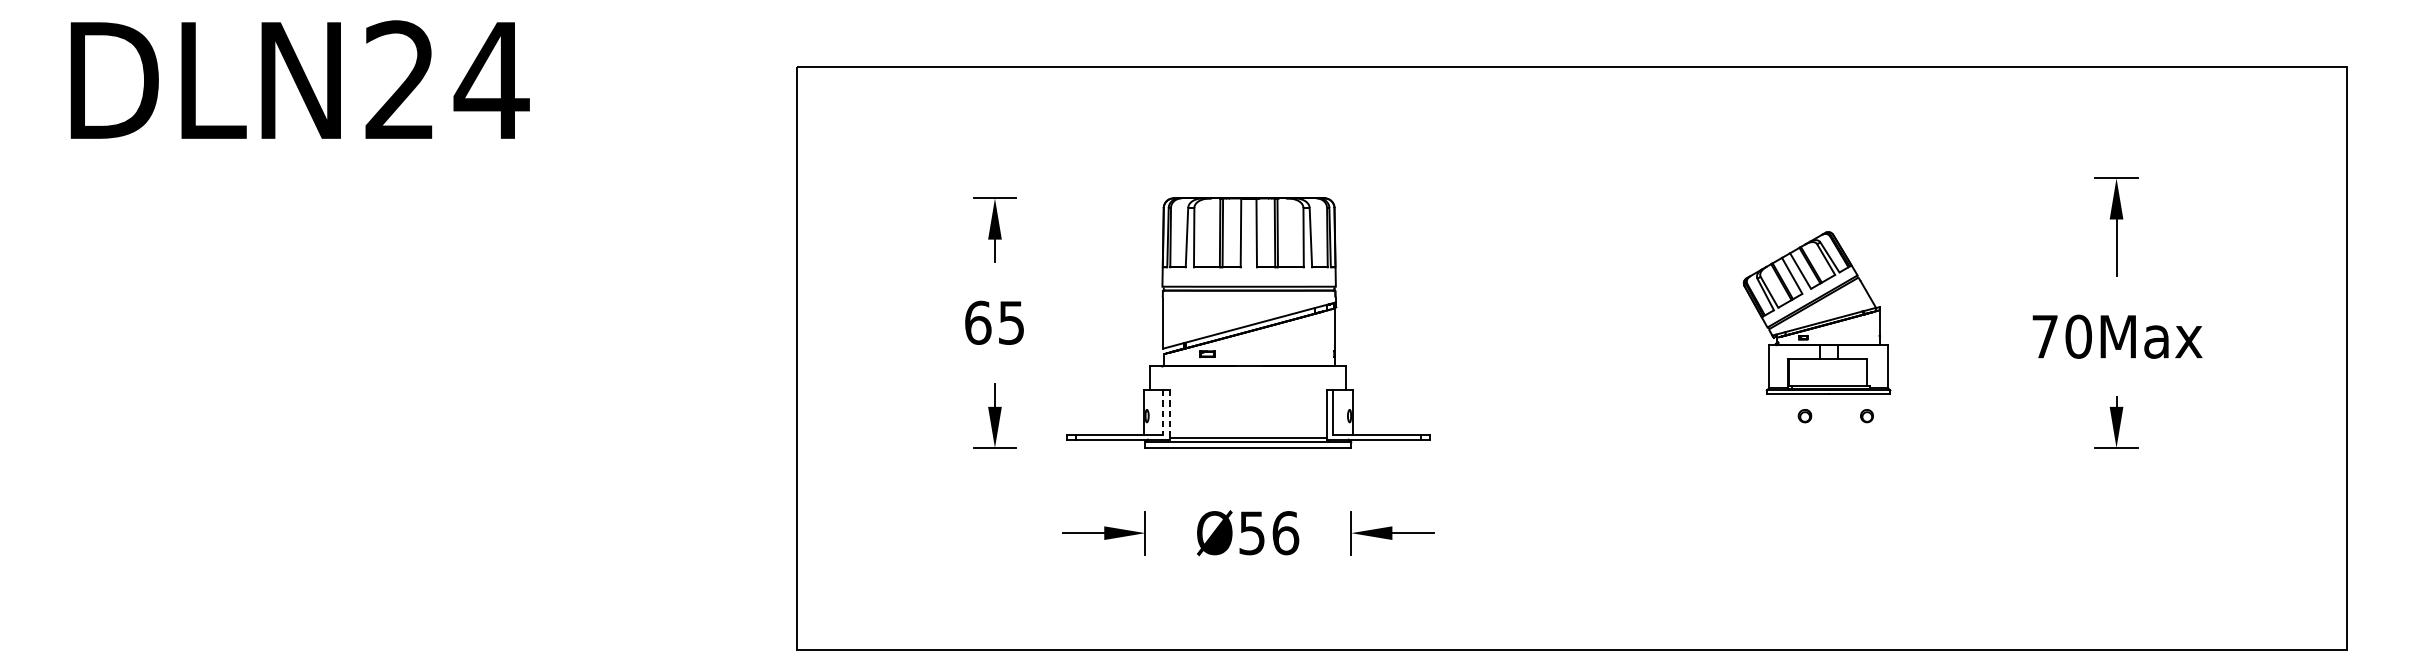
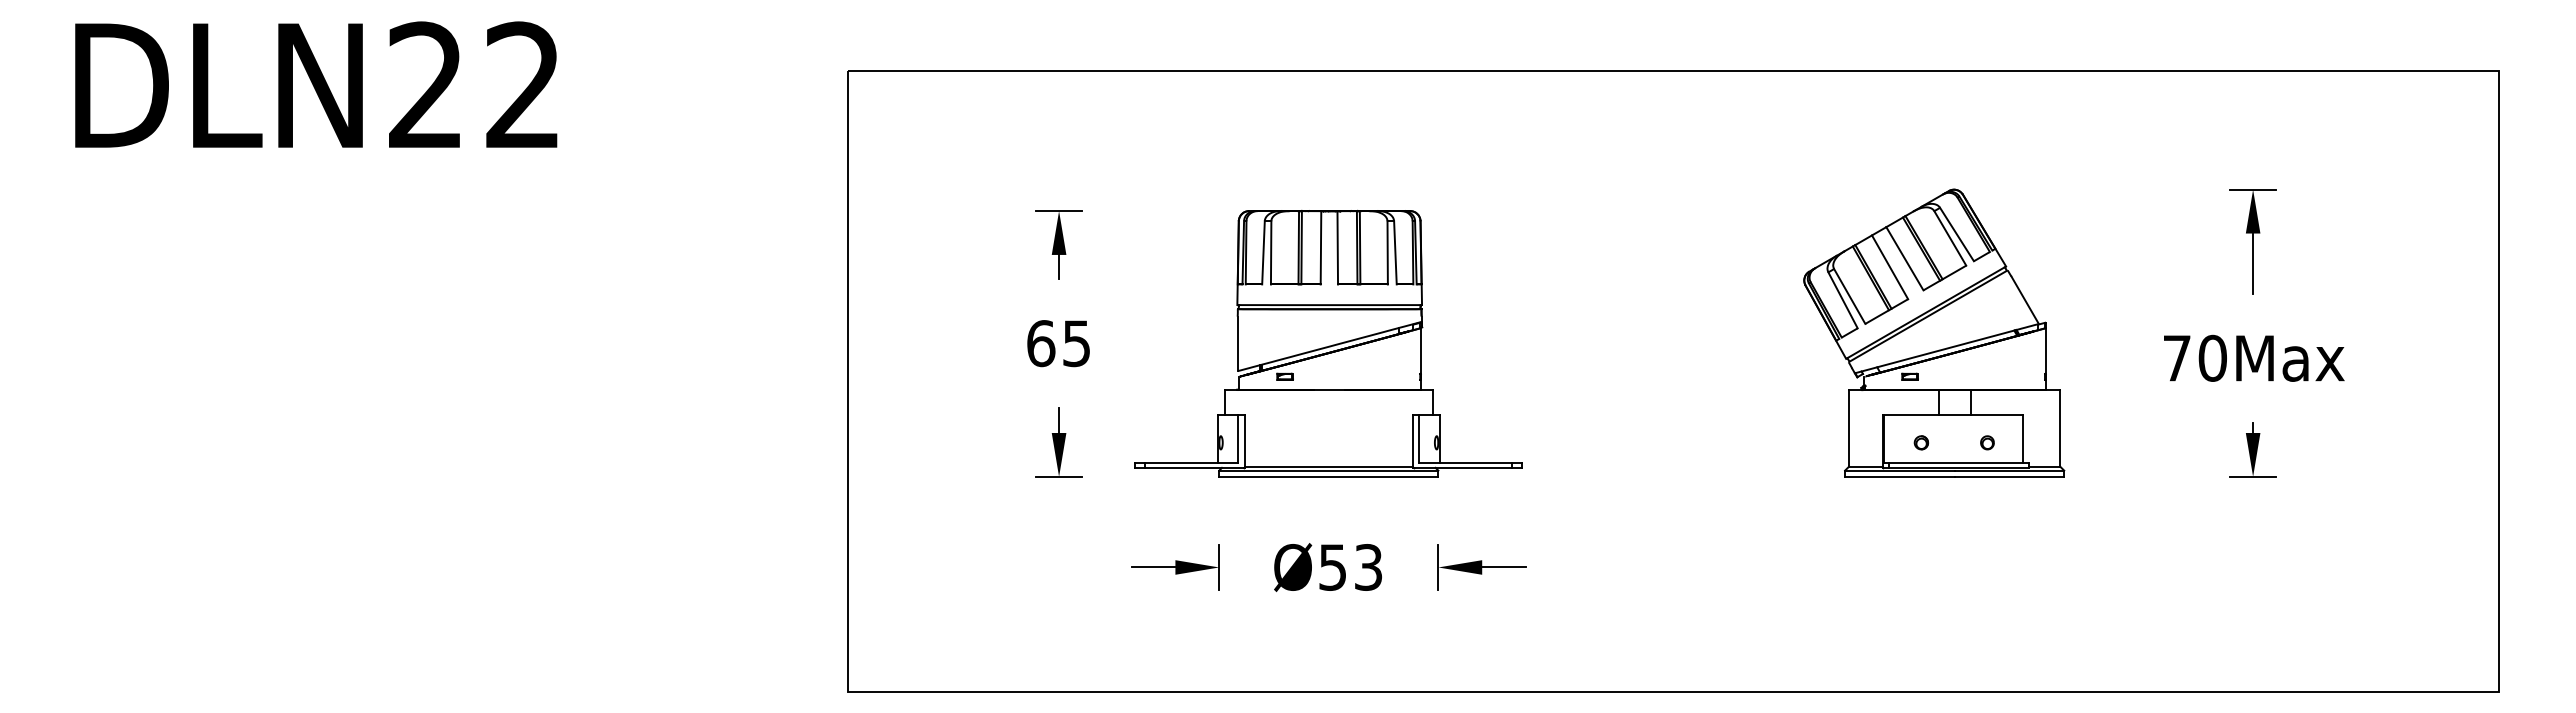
text: (490, 79) -> (522, 84), DLN24 -> DLN22
part: (1817, 312) -> (1934, 332), size x1.67
line: (1163, 412) -> (1238, 438), dashed -> solid
line: (1169, 414) -> (1244, 441), dashed -> solid
text: (1285, 533) -> (1368, 567), Ø56 -> Ø53

